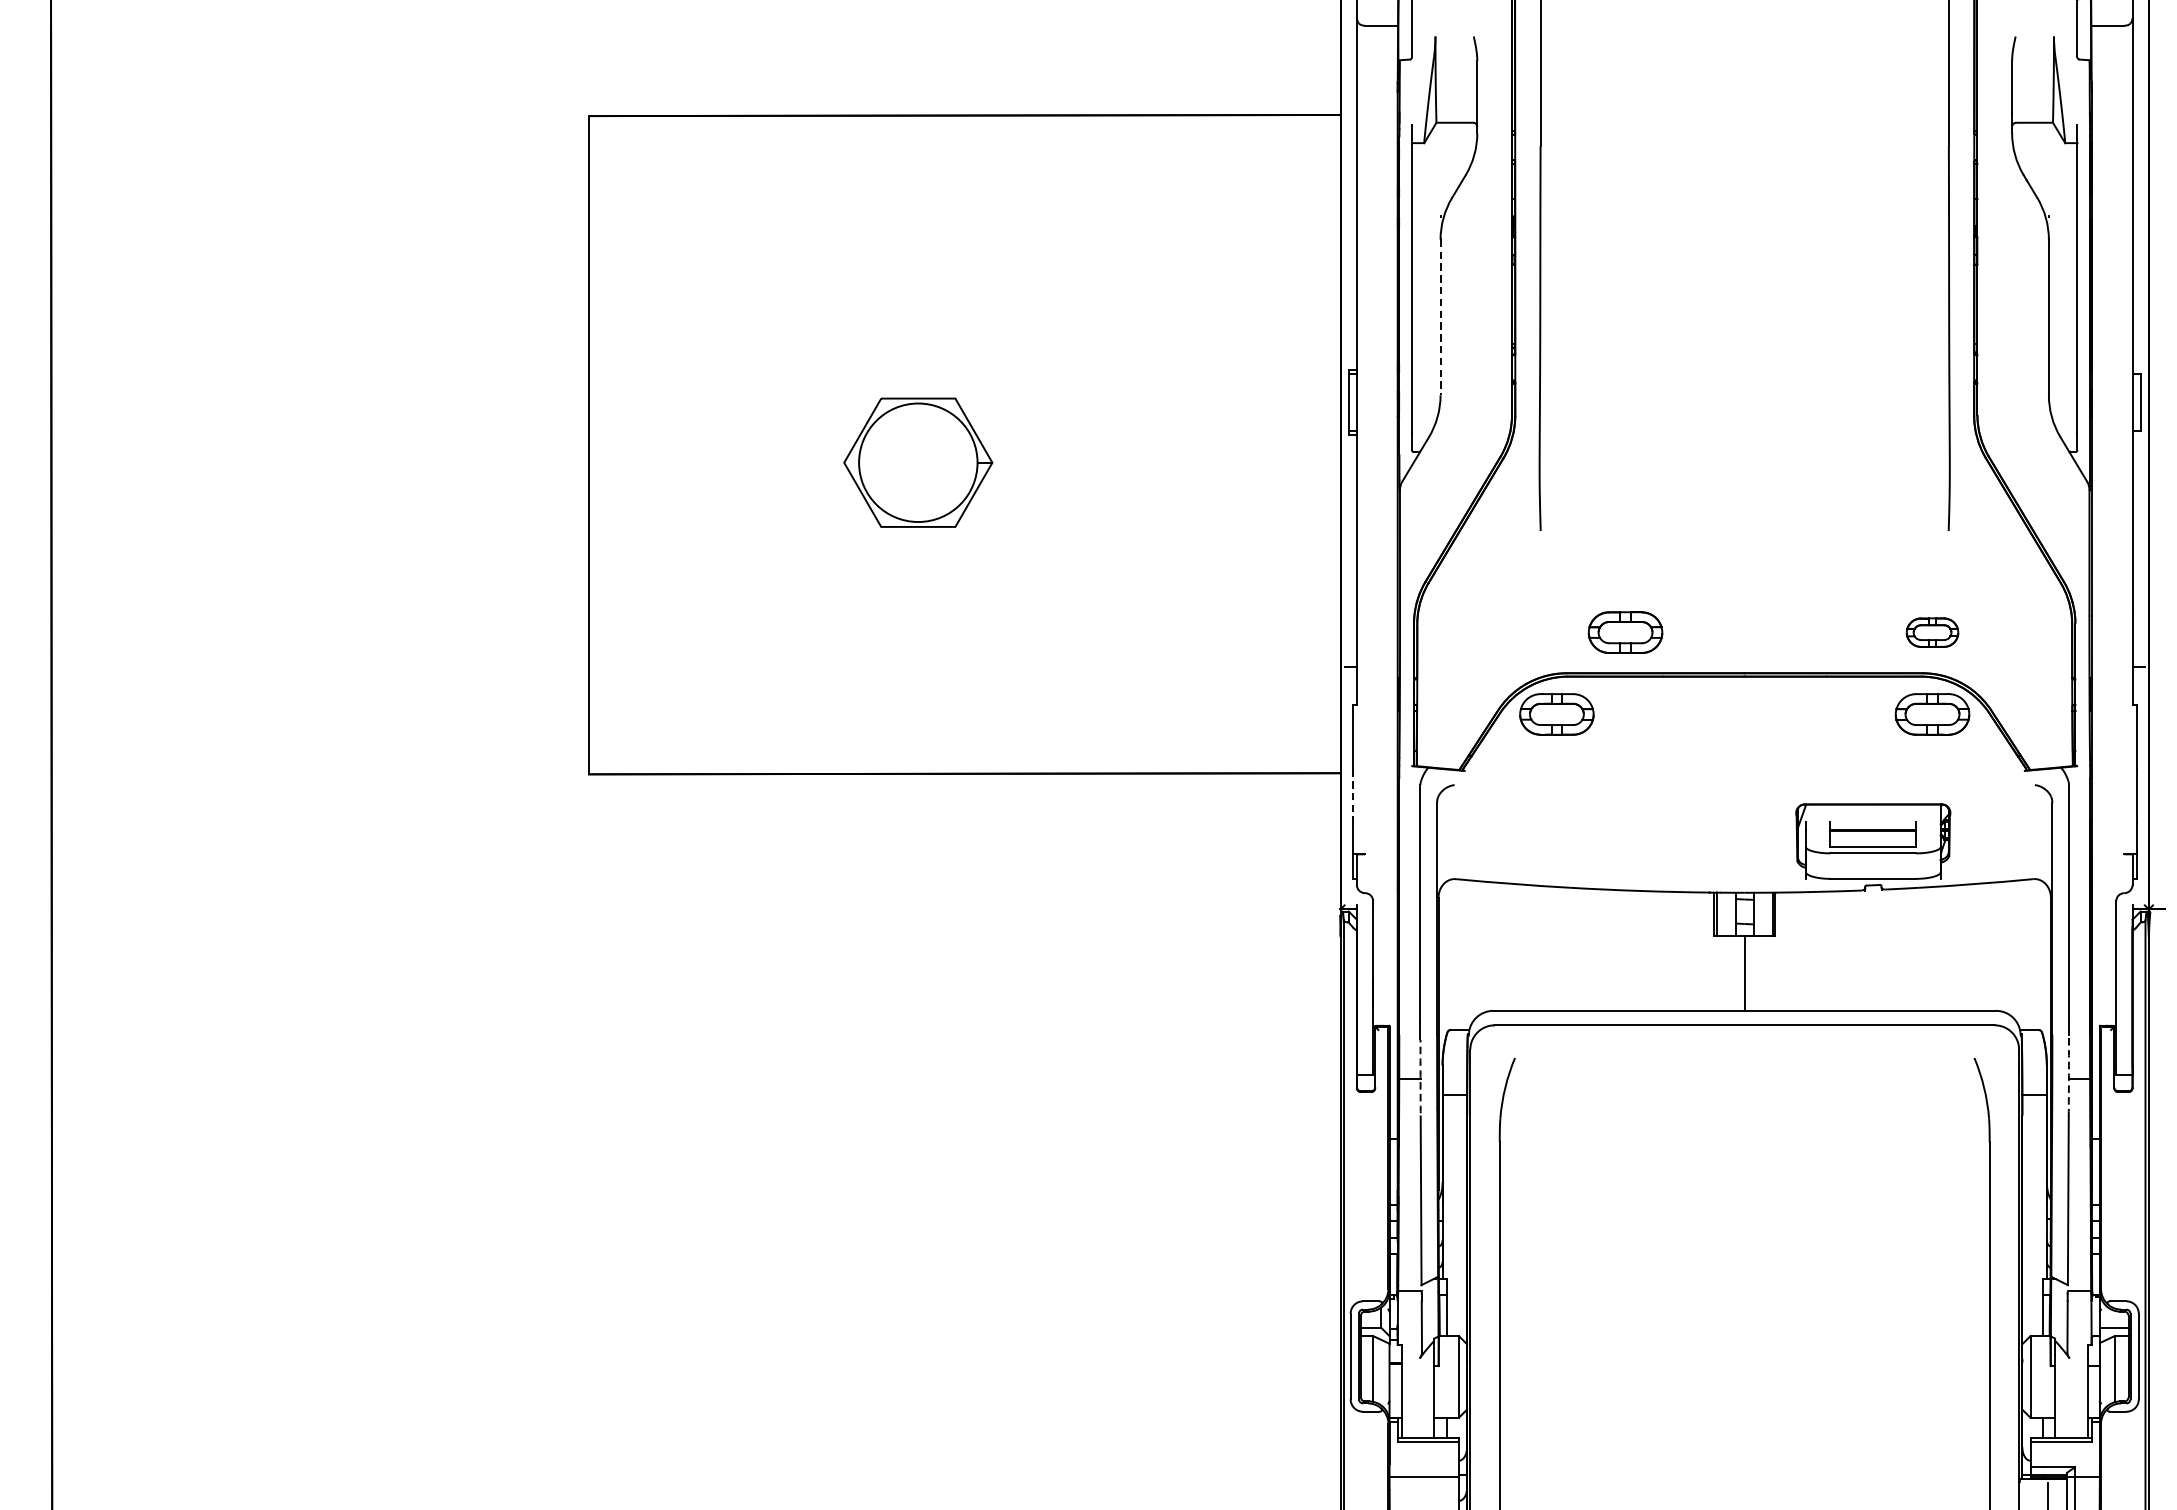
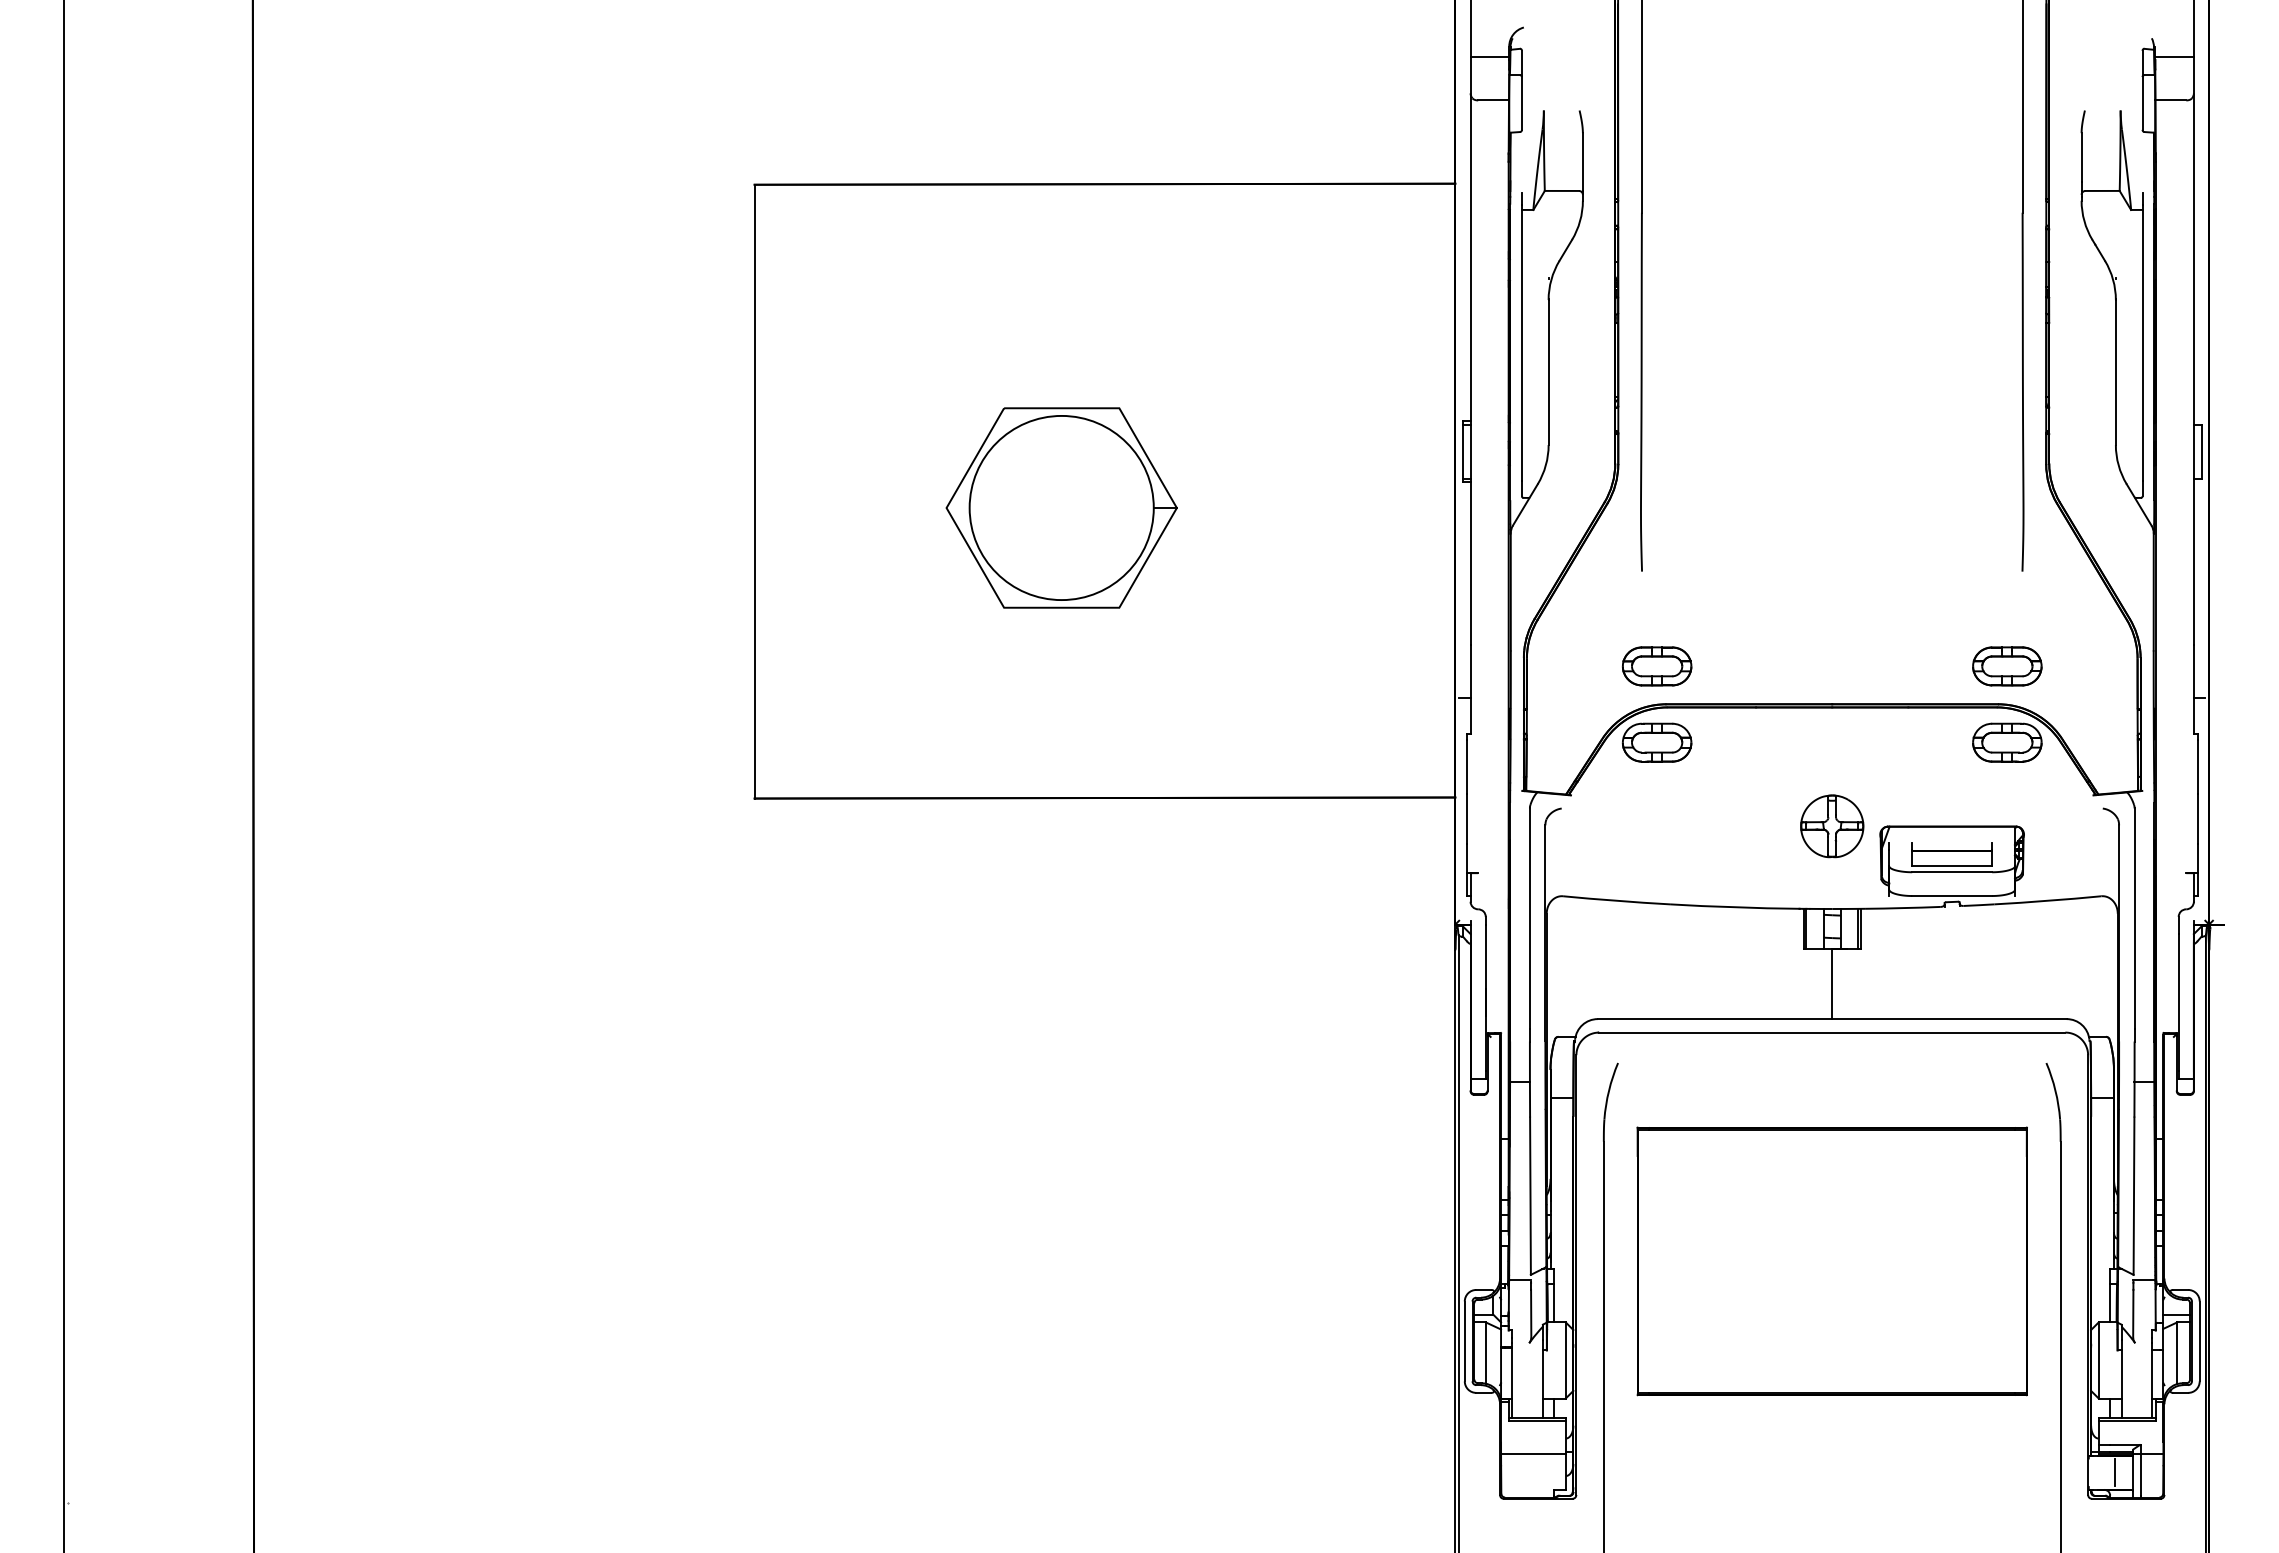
line: (1440, 318) -> (1548, 373), dashed -> solid
part: (918, 462) -> (1061, 507), size x1.67
part: (1624, 632) -> (1656, 666), moved
part: (1932, 632) -> (2007, 666), size x1.43
line: (1352, 795) -> (1466, 818), dashed -> solid
part: (1744, 804) -> (1832, 826), added
arc: (1420, 1075) -> (1529, 1079), dashed -> solid
arc: (2068, 1075) -> (2134, 1079), dashed -> solid
part: (1743, 1270) -> (1831, 1261), added

